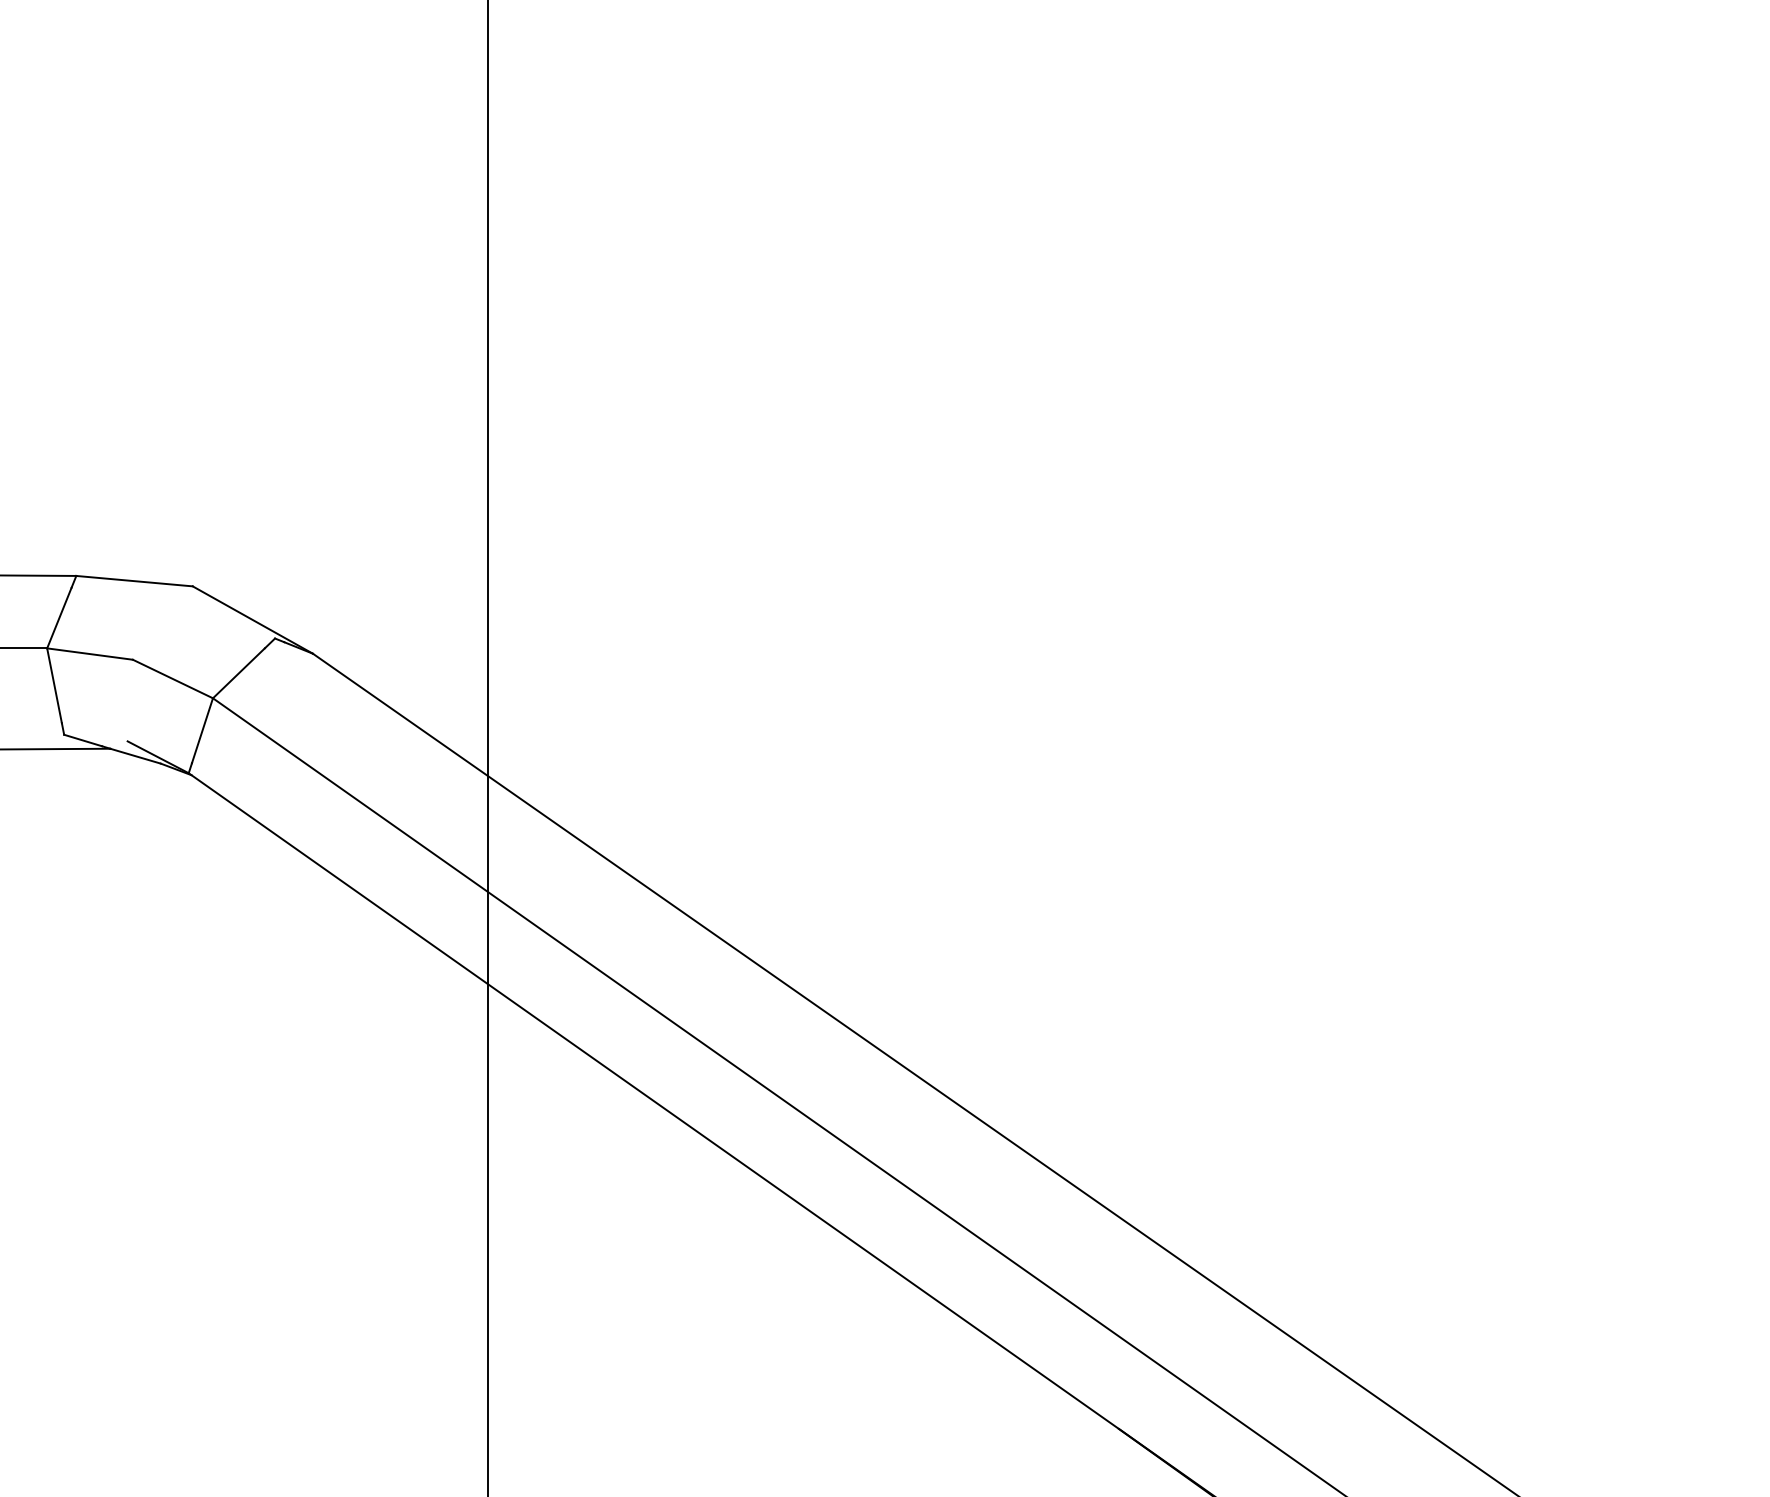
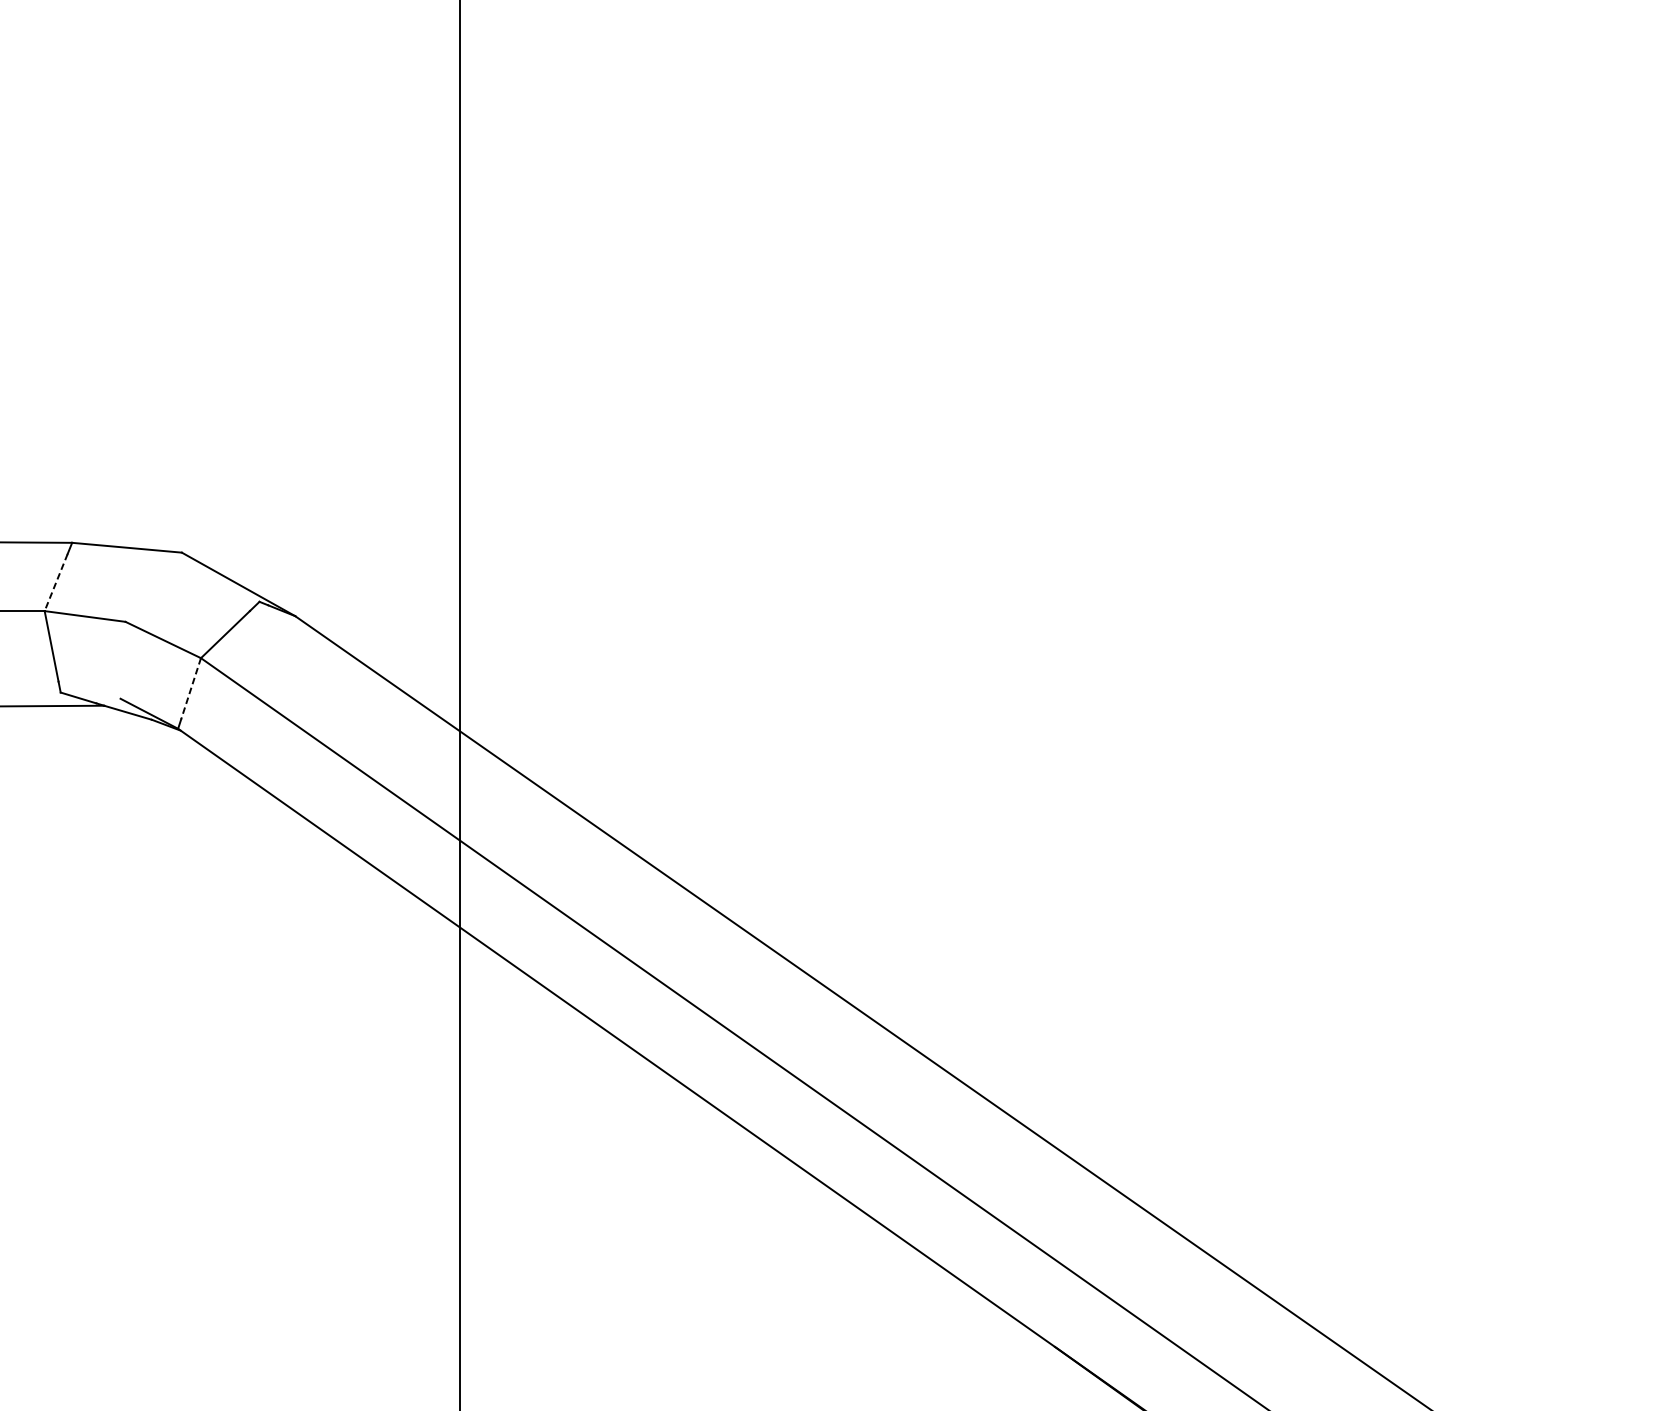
line: (59, 618) -> (56, 582), solid -> dashed
line: (202, 731) -> (191, 689), solid -> dashed

